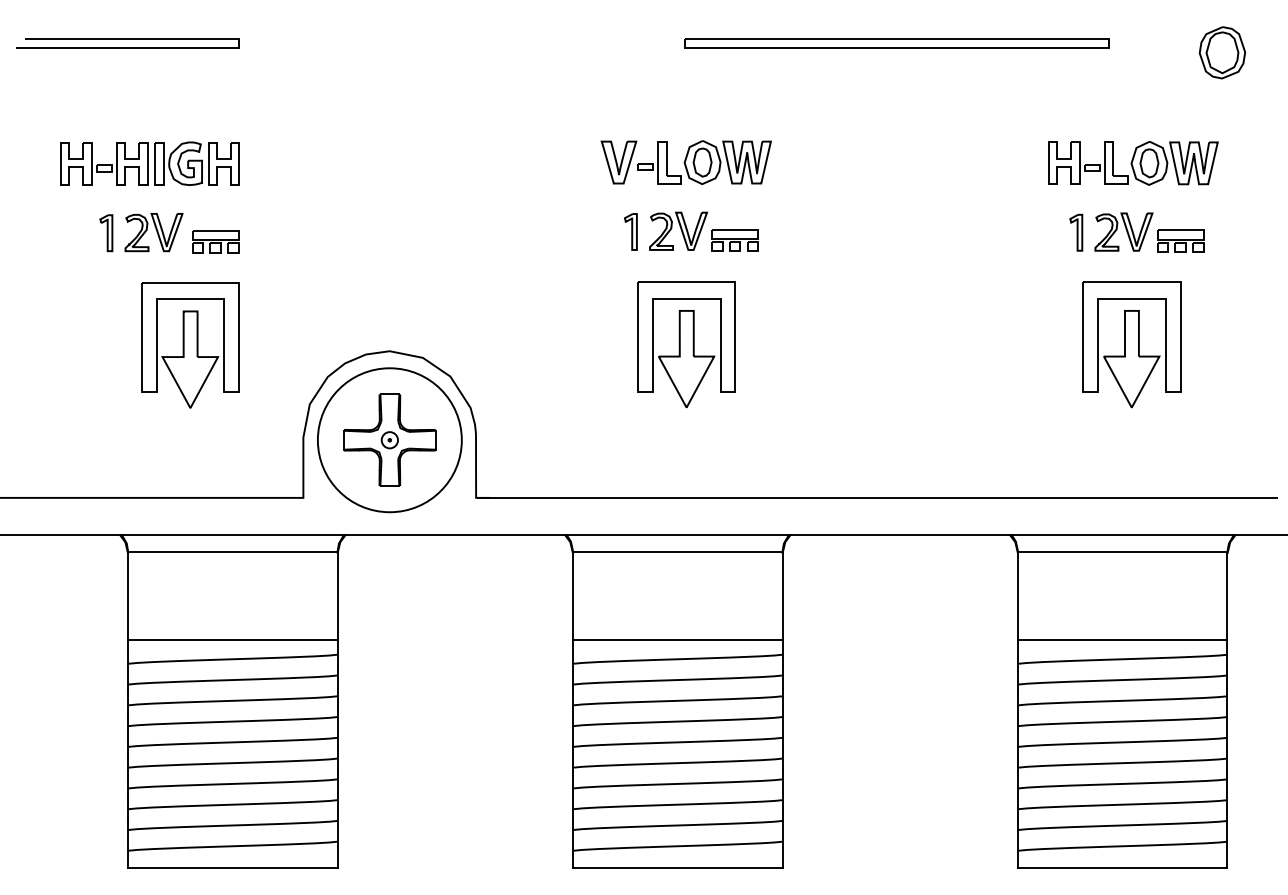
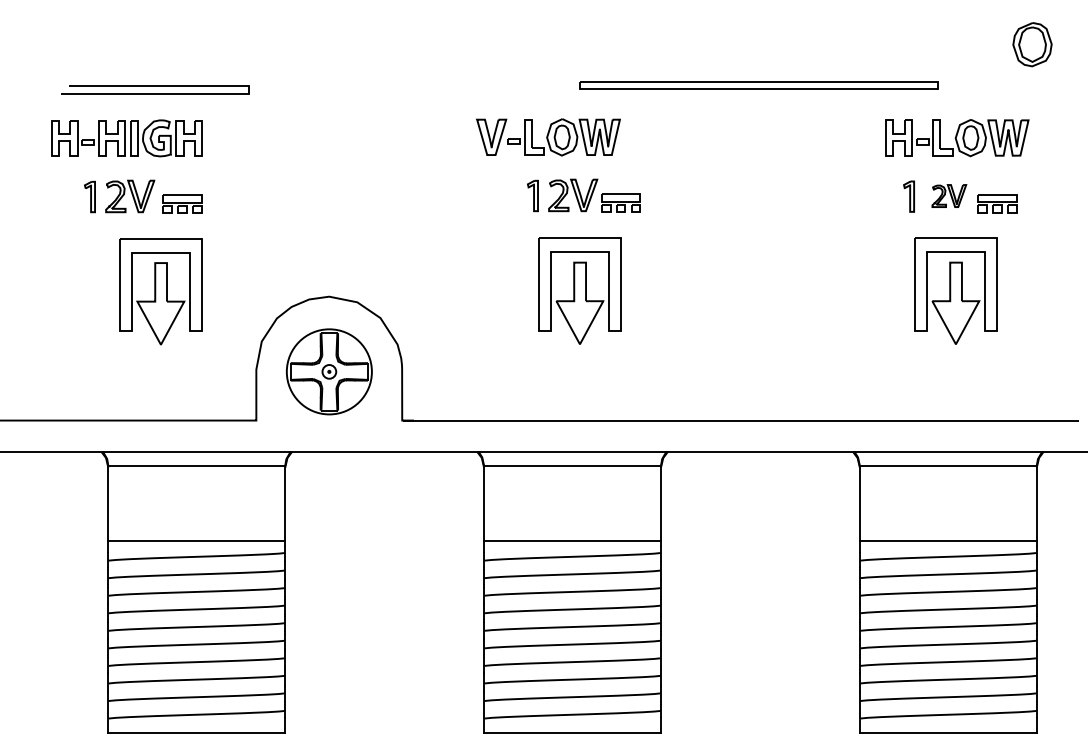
curve: (127, 39) -> (155, 86), moved
part: (896, 43) -> (758, 85), moved
part: (685, 162) -> (547, 137), moved
part: (1123, 231) -> (948, 195), size x0.7
circle: (389, 440) -> (329, 372), size x0.7

